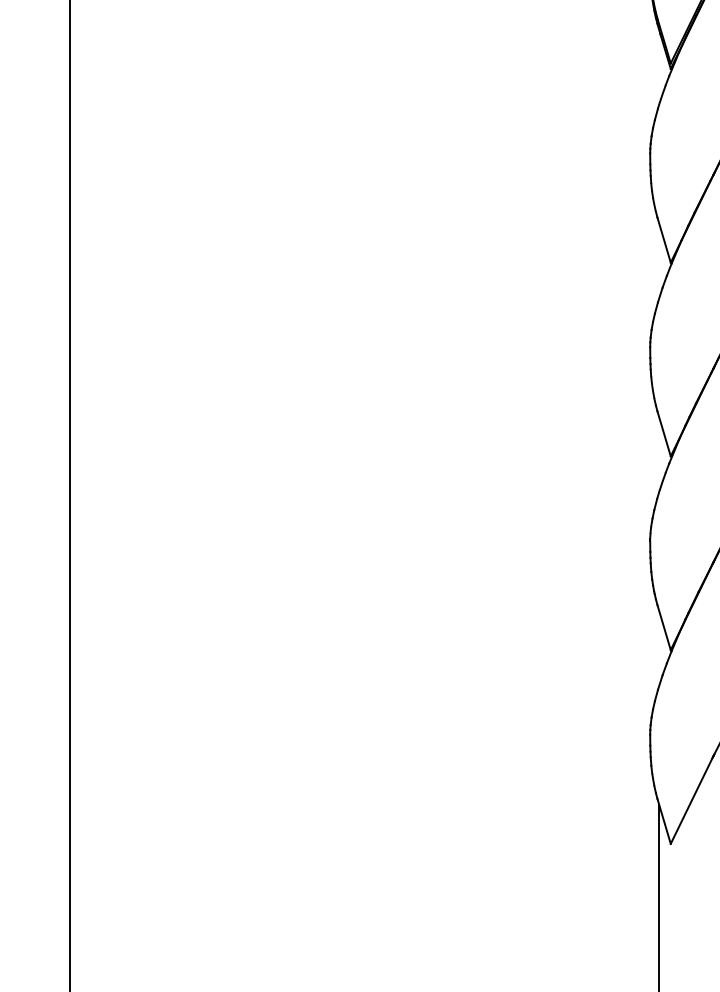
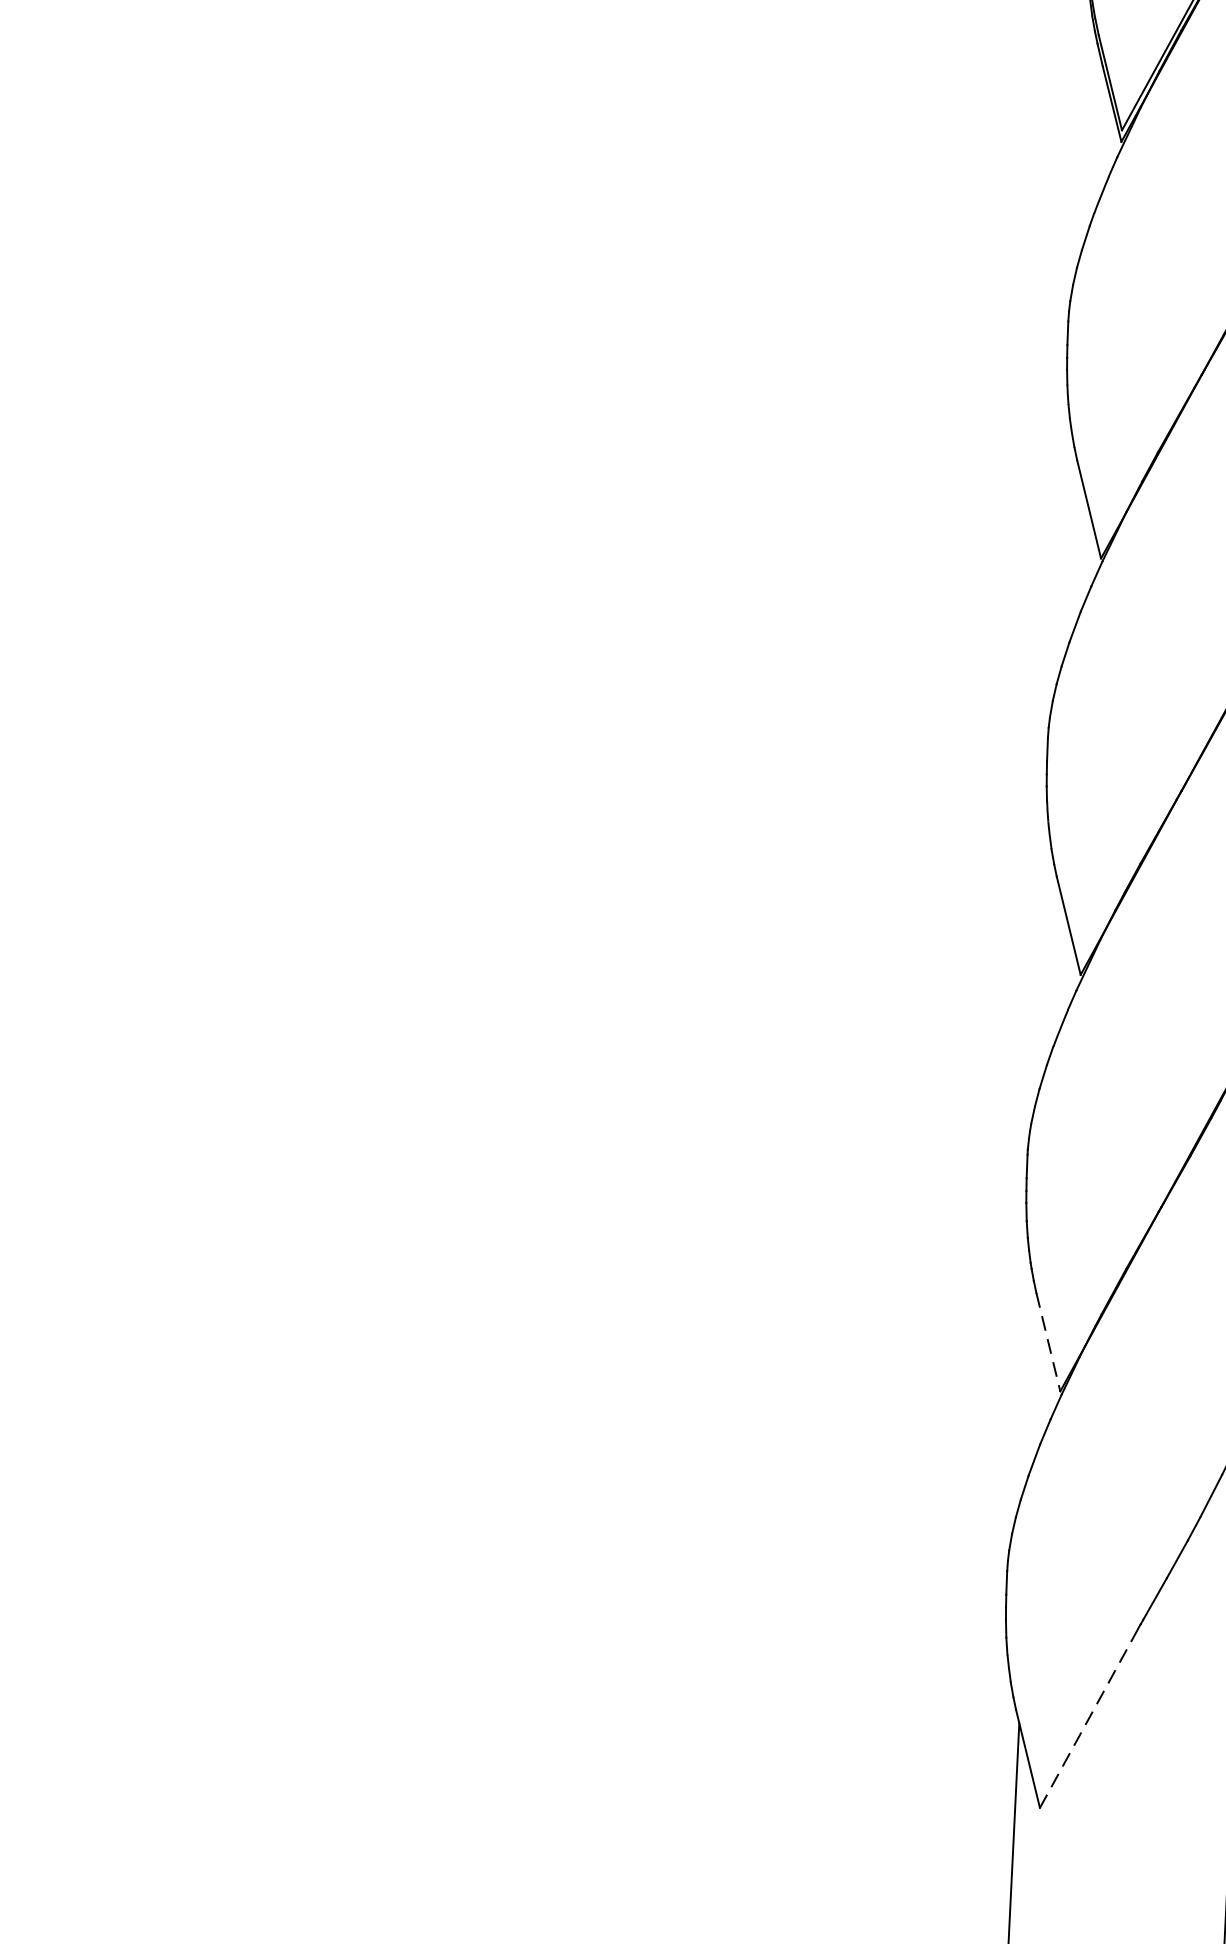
line: (664, 627) -> (1049, 1342), solid -> dashed
line: (692, 800) -> (1091, 1716), solid -> dashed

